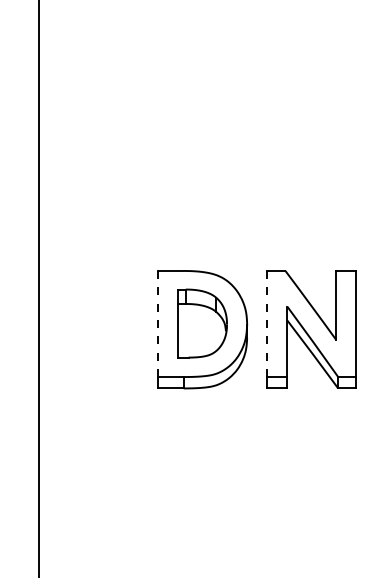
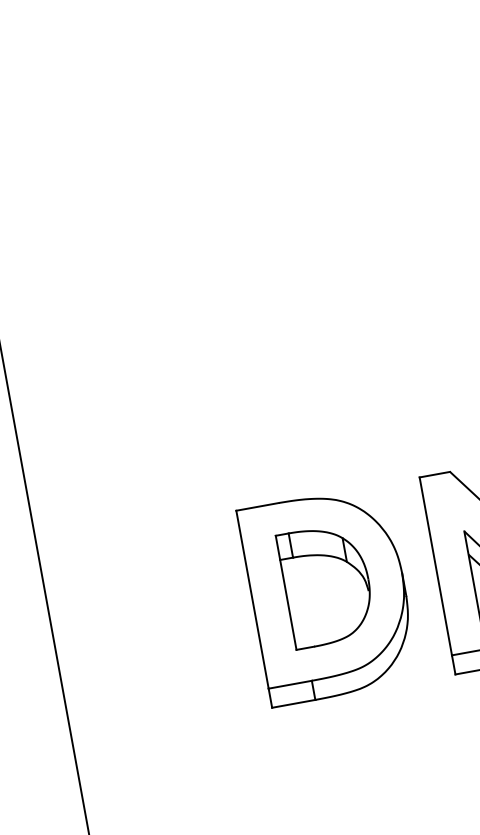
line: (157, 323) -> (251, 599), dashed -> solid
line: (267, 323) -> (435, 565), dashed -> solid

